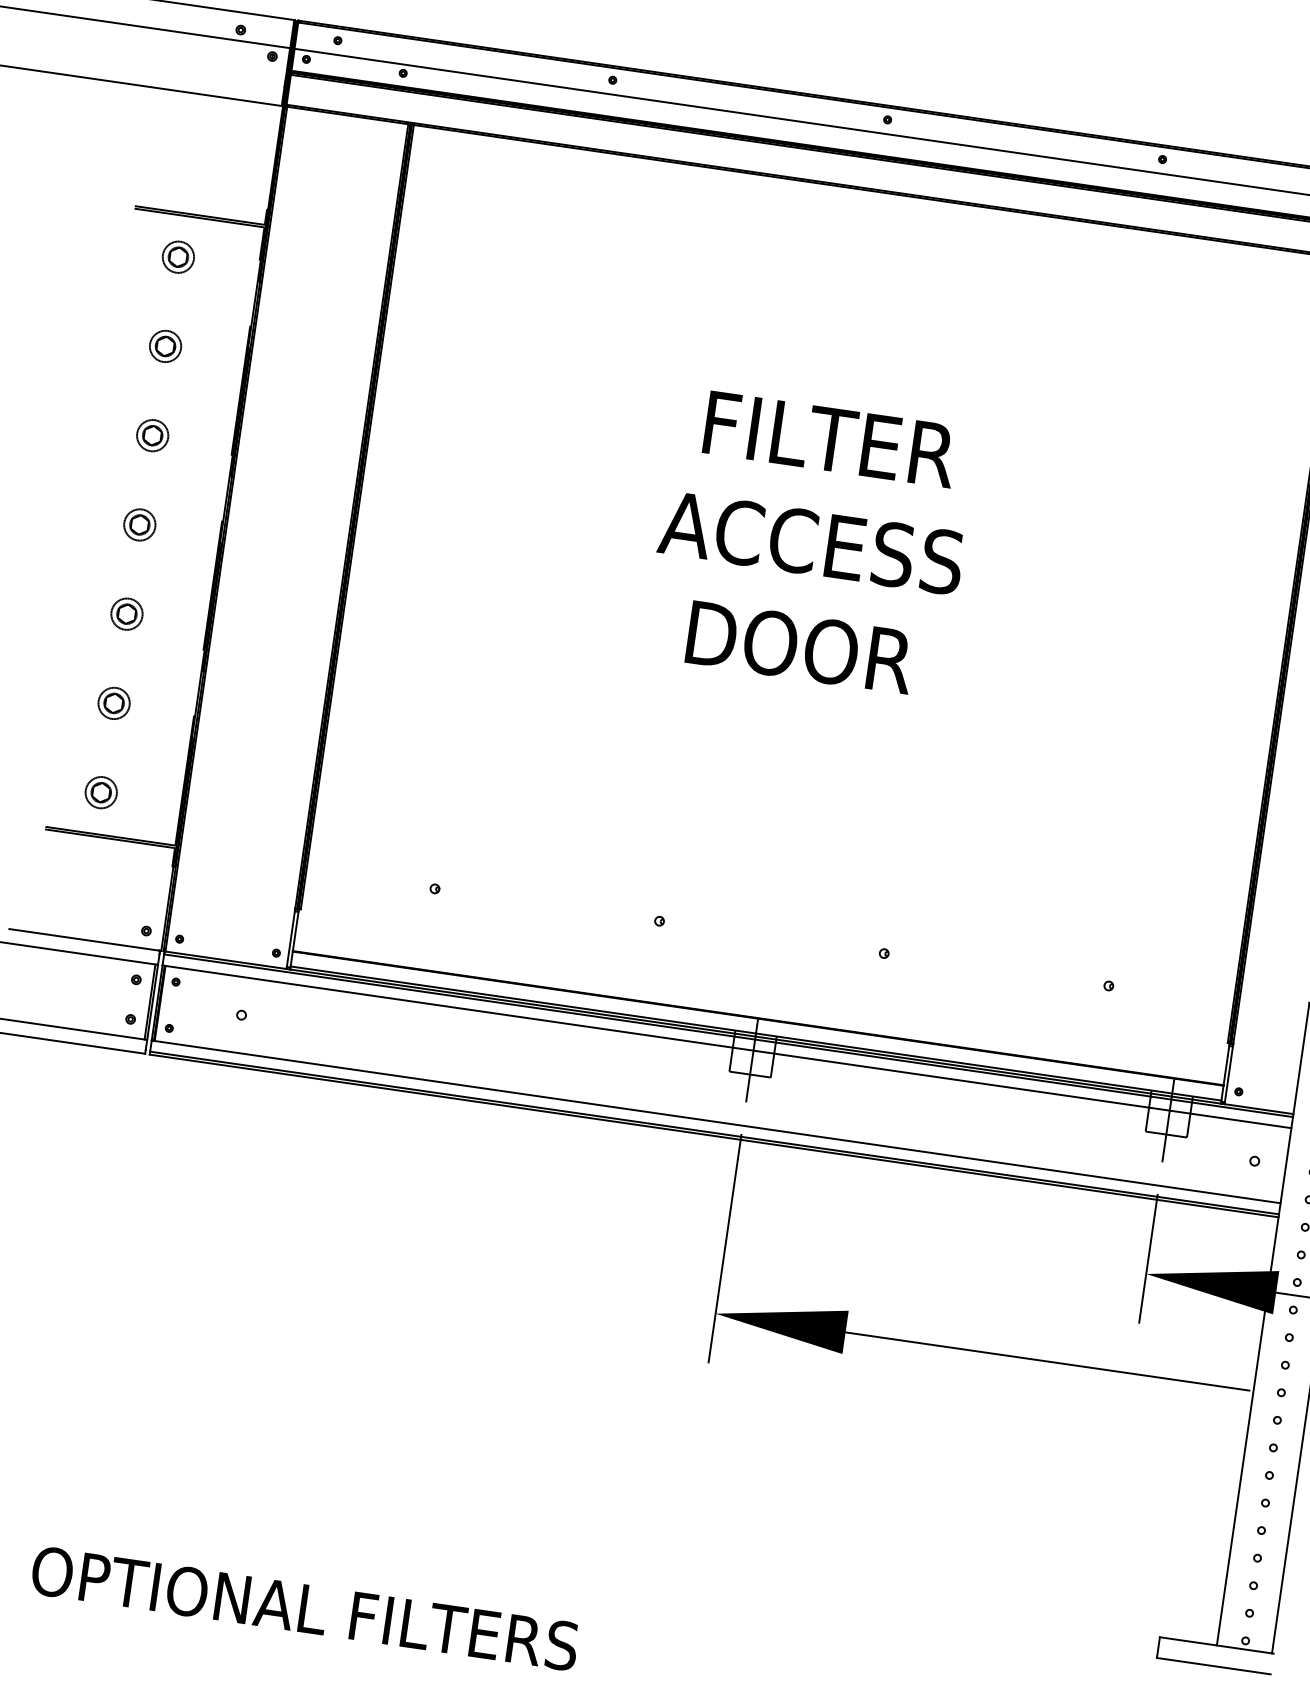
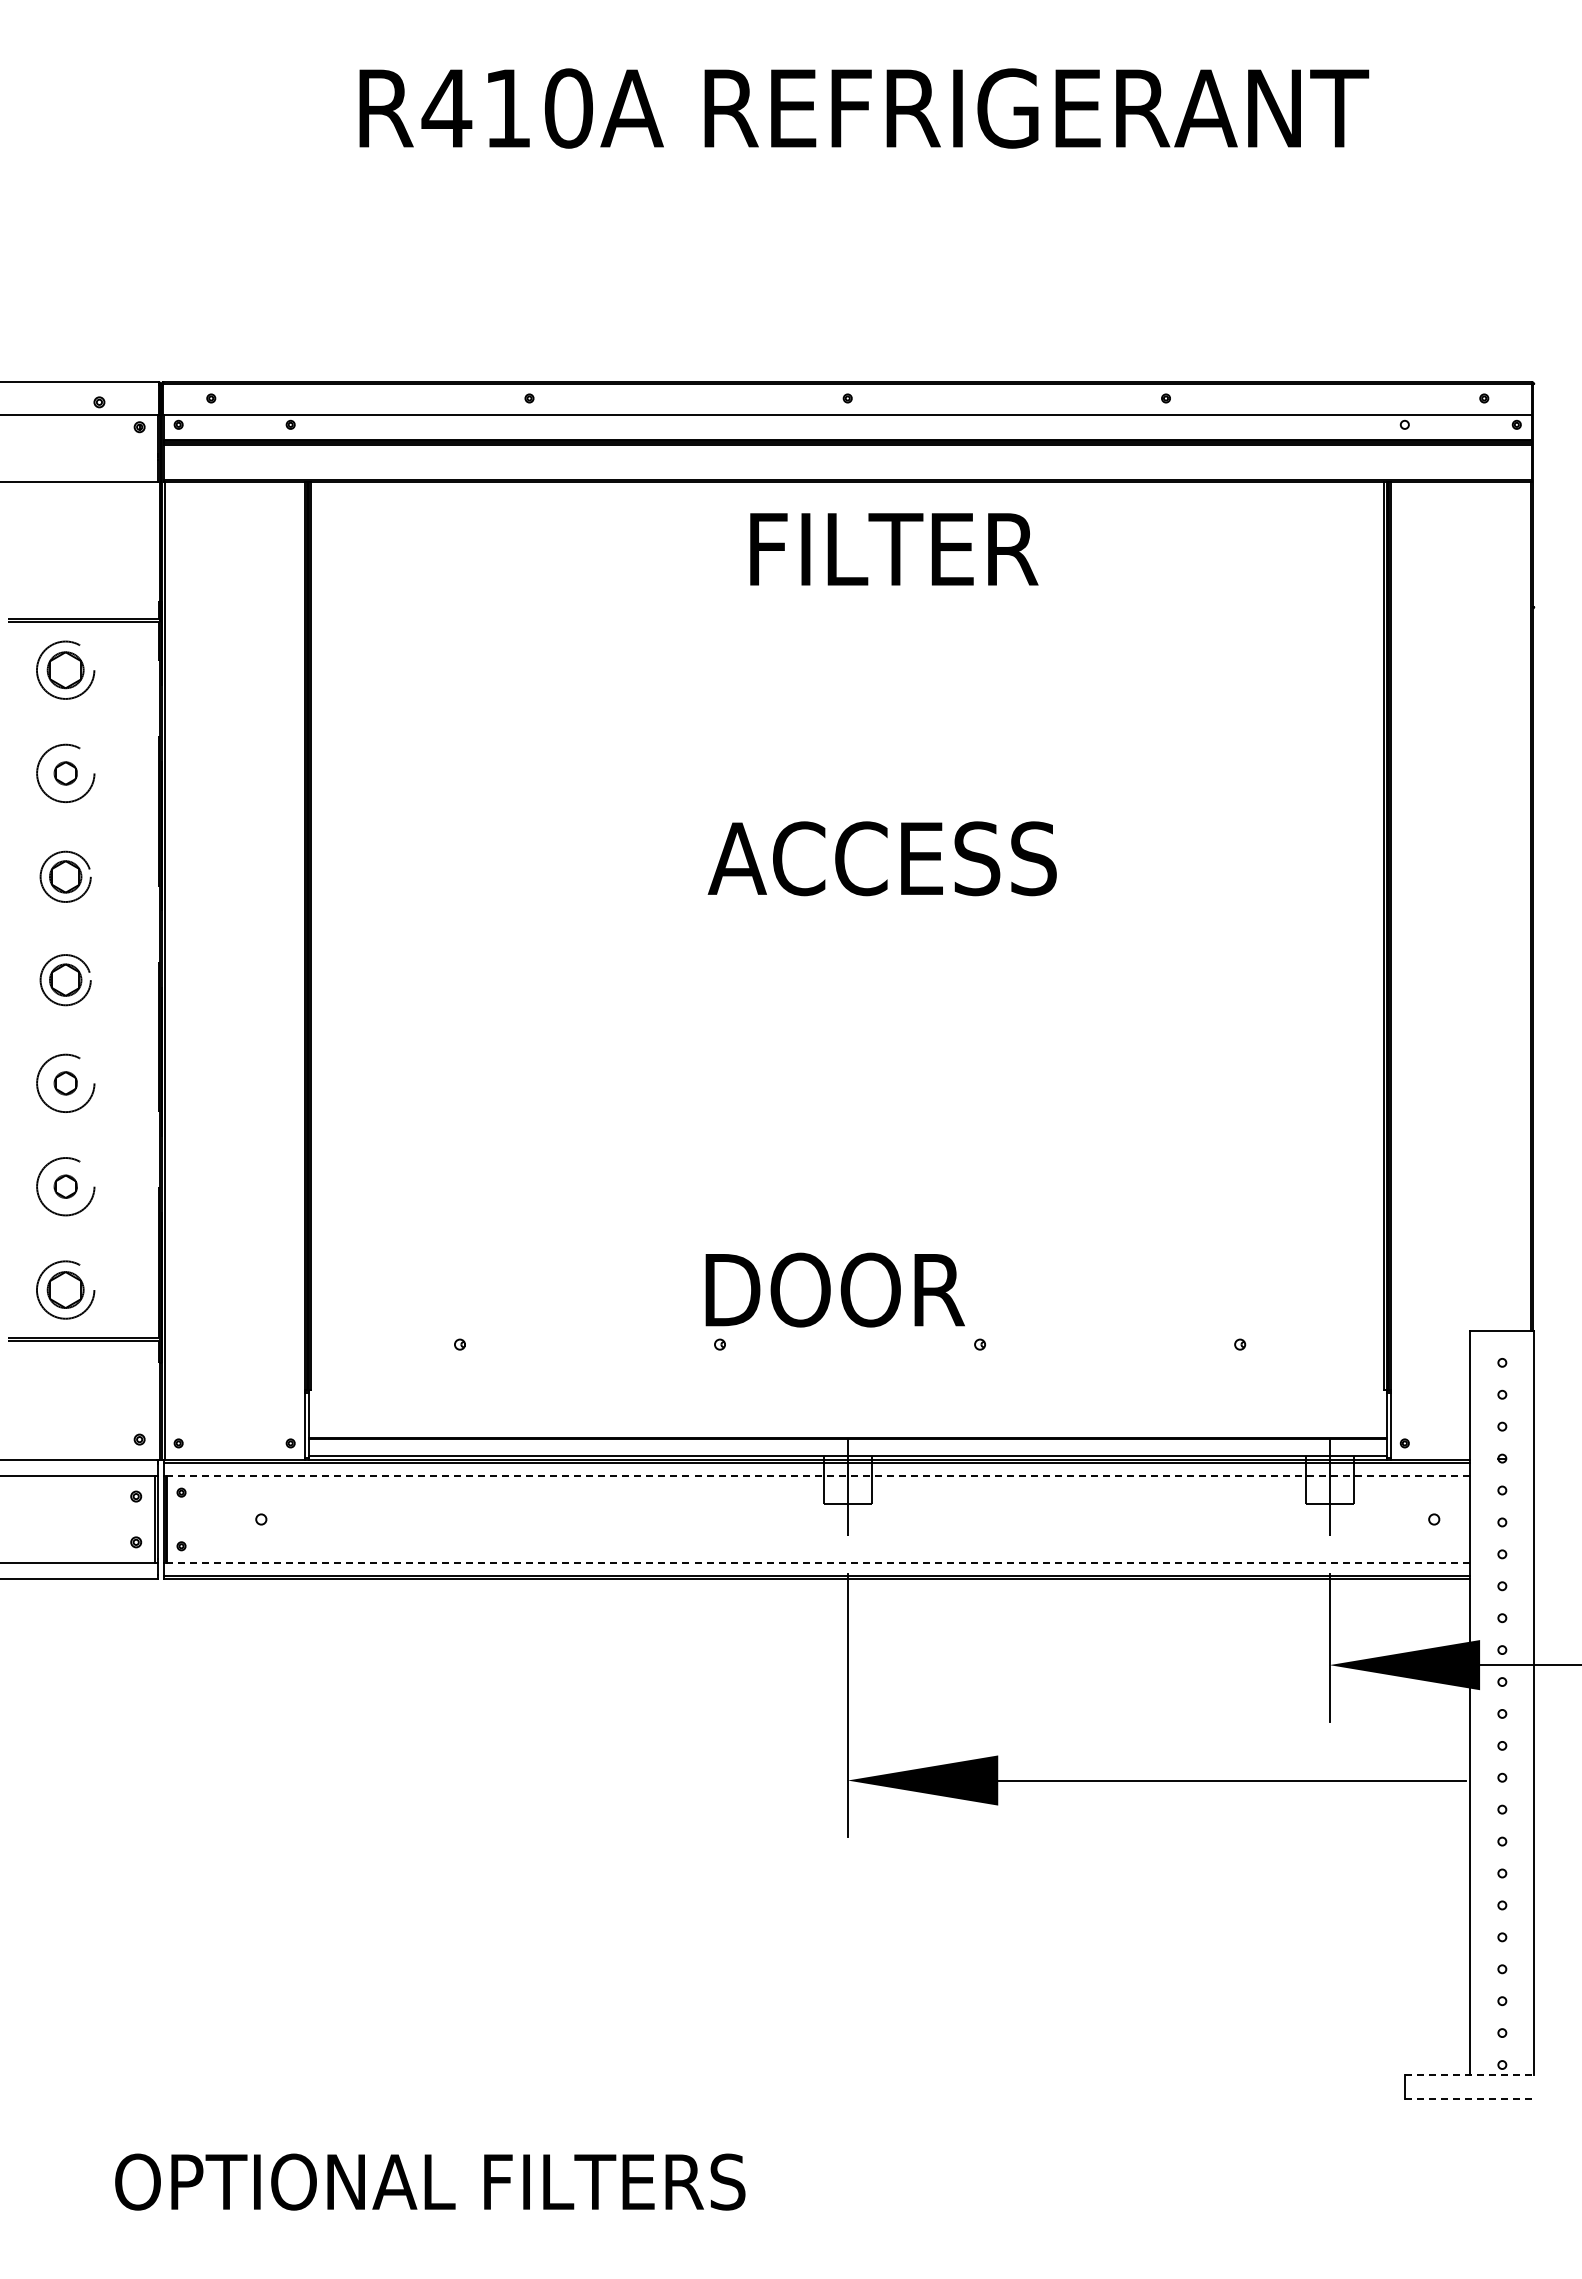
part: (178, 256) -> (65, 669), size x1.6
circle: (165, 346) -> (65, 773), size x1.6
part: (152, 435) -> (65, 876), size x1.4
text: (830, 439) -> (894, 549), moved
part: (139, 524) -> (65, 979), size x1.4
text: (810, 542) -> (881, 858), moved
circle: (126, 614) -> (65, 1083), size x1.6
text: (800, 646) -> (834, 1289), moved
circle: (113, 703) -> (65, 1186), size x1.6
part: (101, 792) -> (65, 1289), size x1.6
line: (726, 1047) -> (816, 1476), solid -> dashed
line: (715, 1121) -> (816, 1562), solid -> dashed
line: (1216, 1645) -> (1470, 2074), solid -> dashed
line: (1213, 1665) -> (1470, 2098), solid -> dashed

